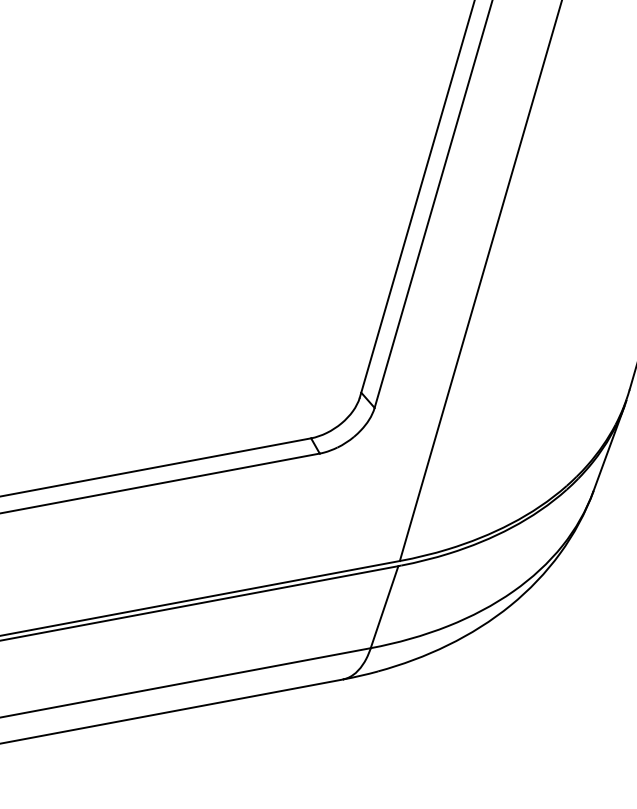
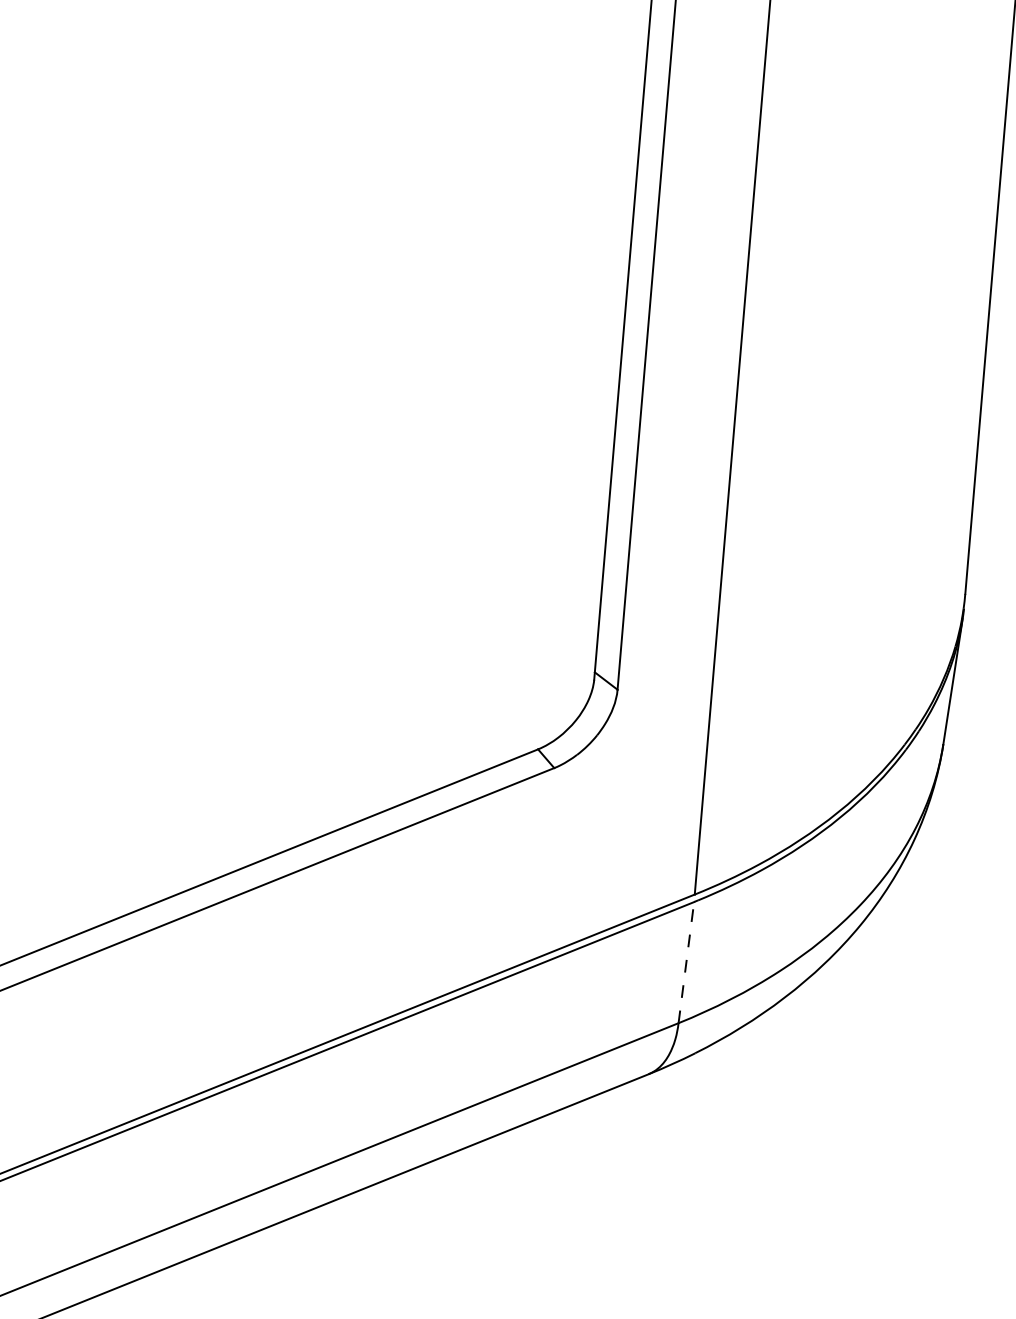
line: (384, 607) -> (686, 962), solid -> dashed

